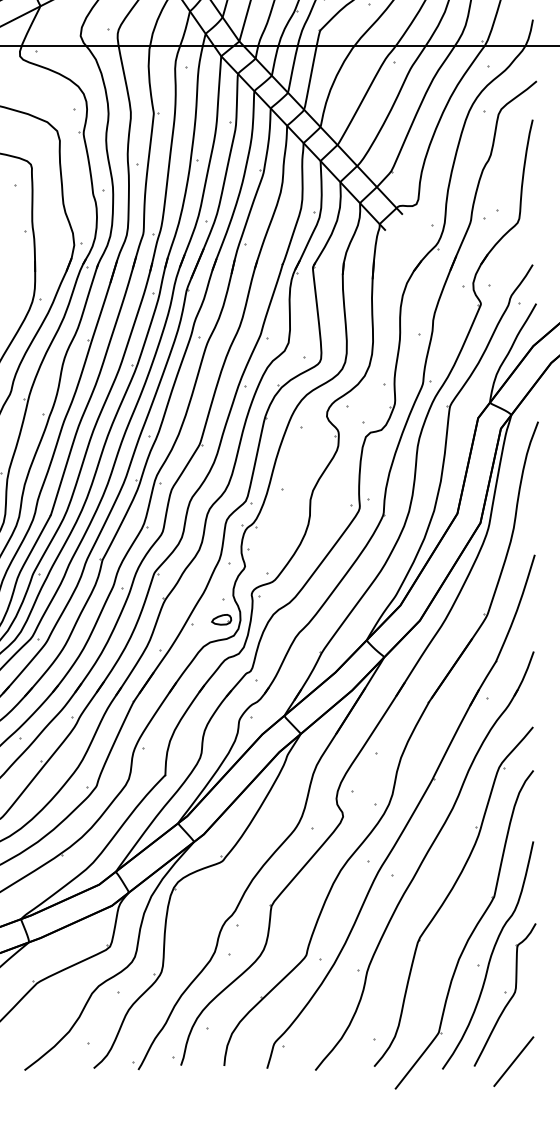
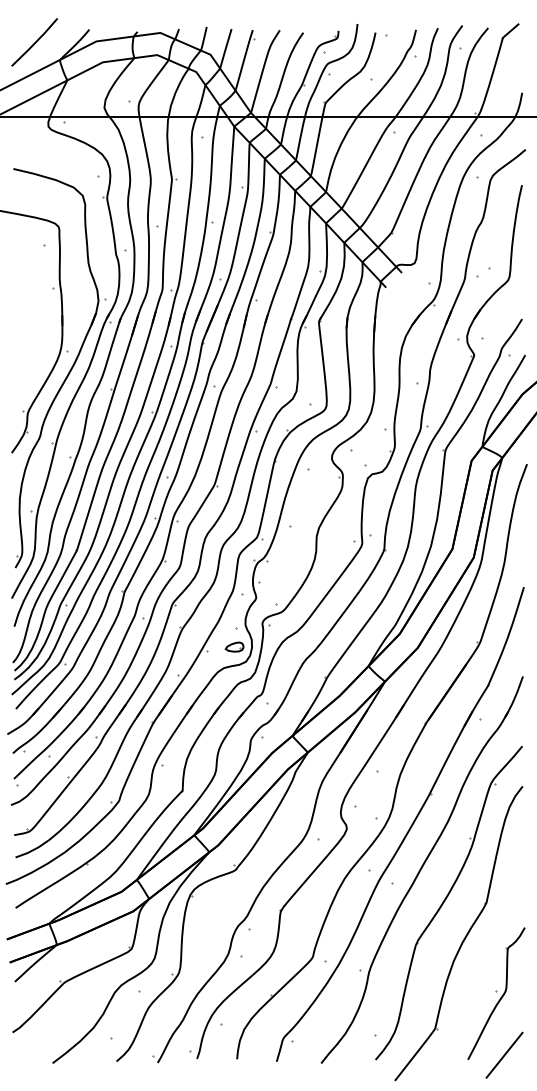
part: (487, 954) -> (480, 956), removed

